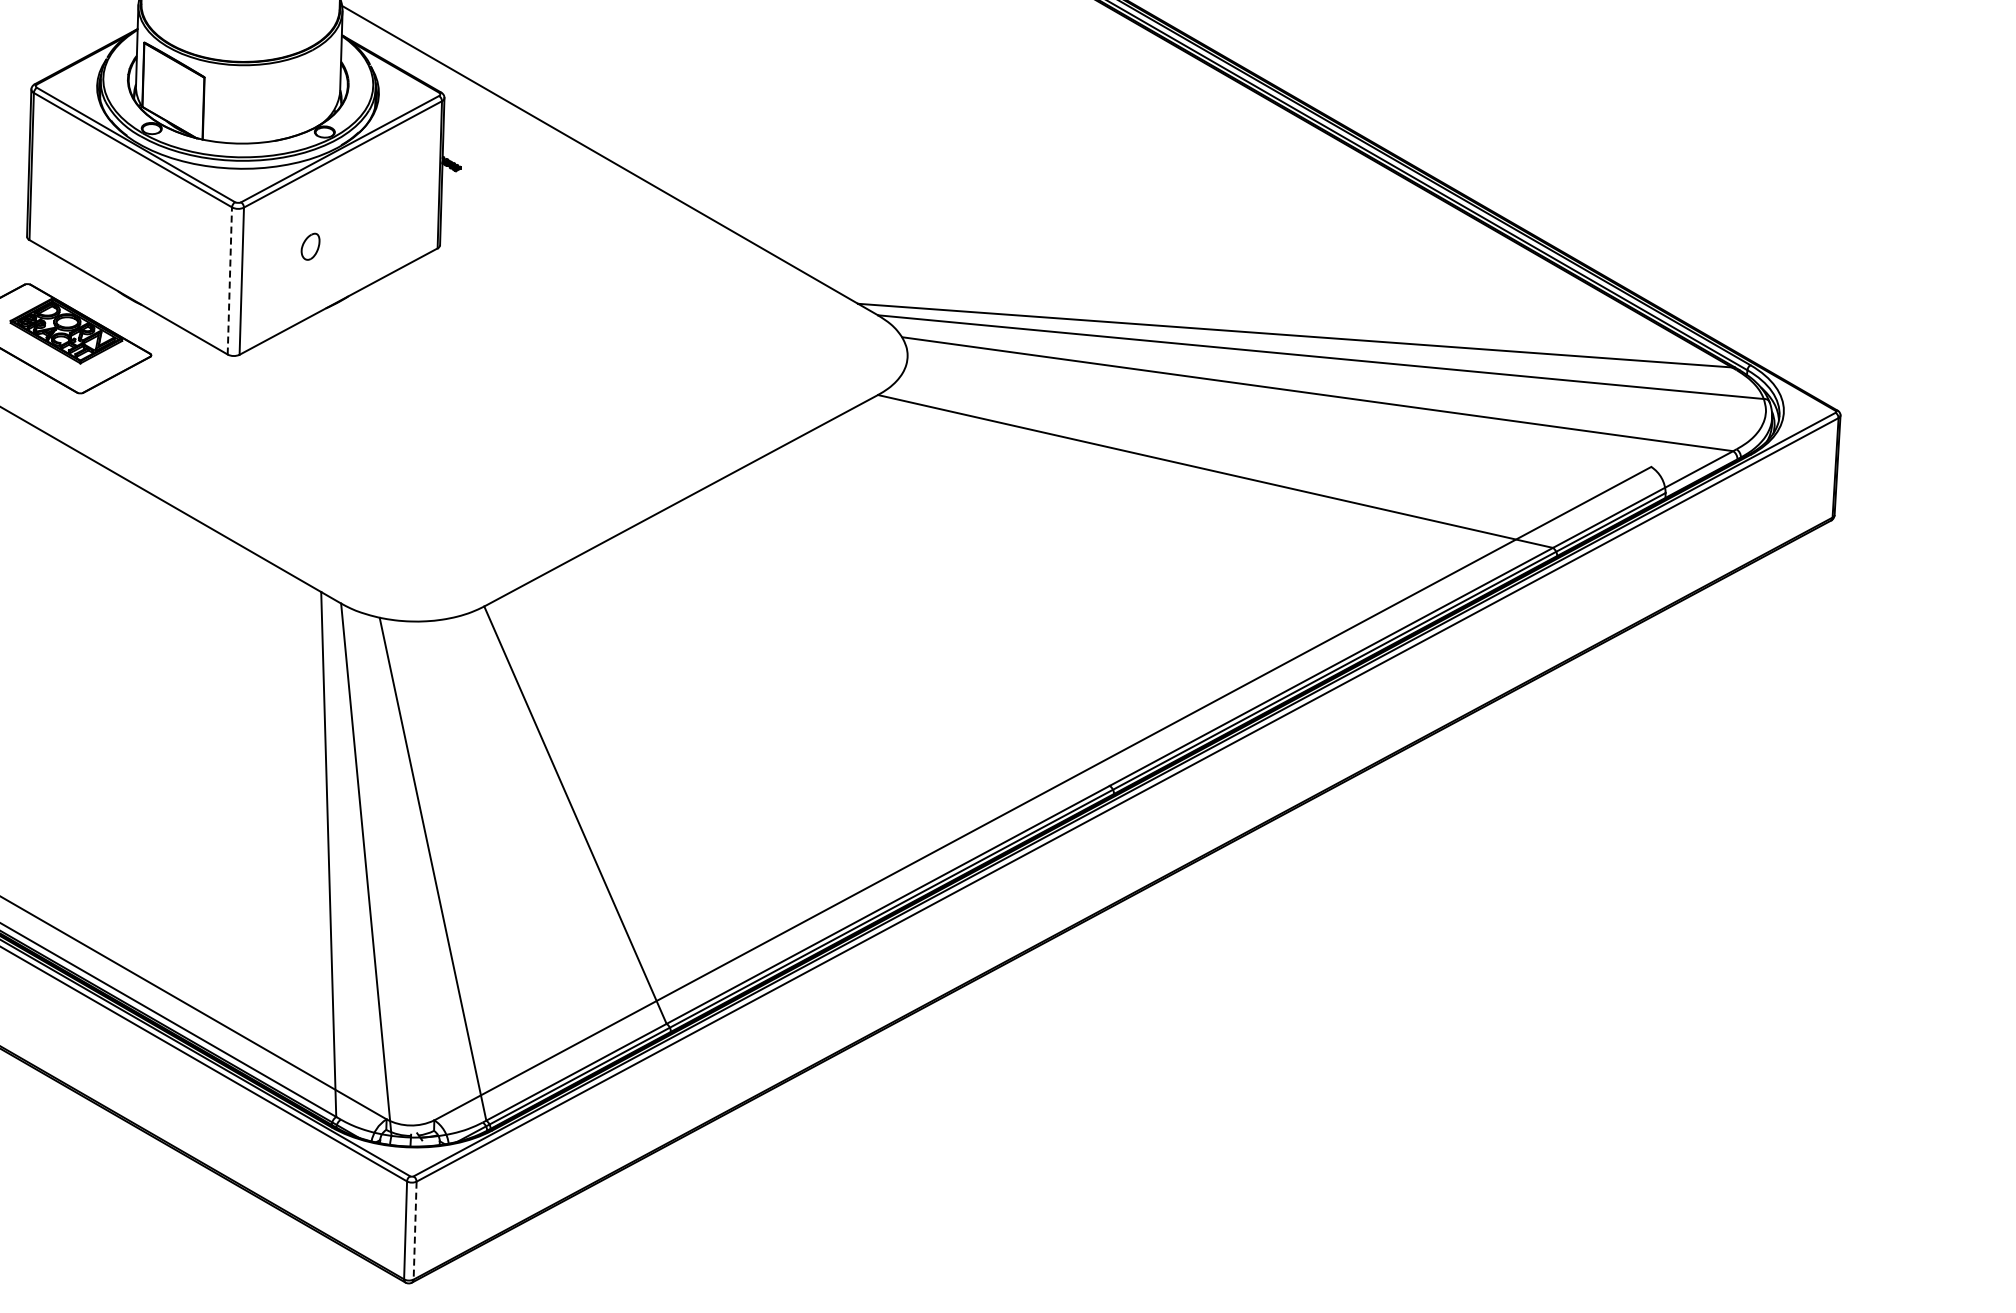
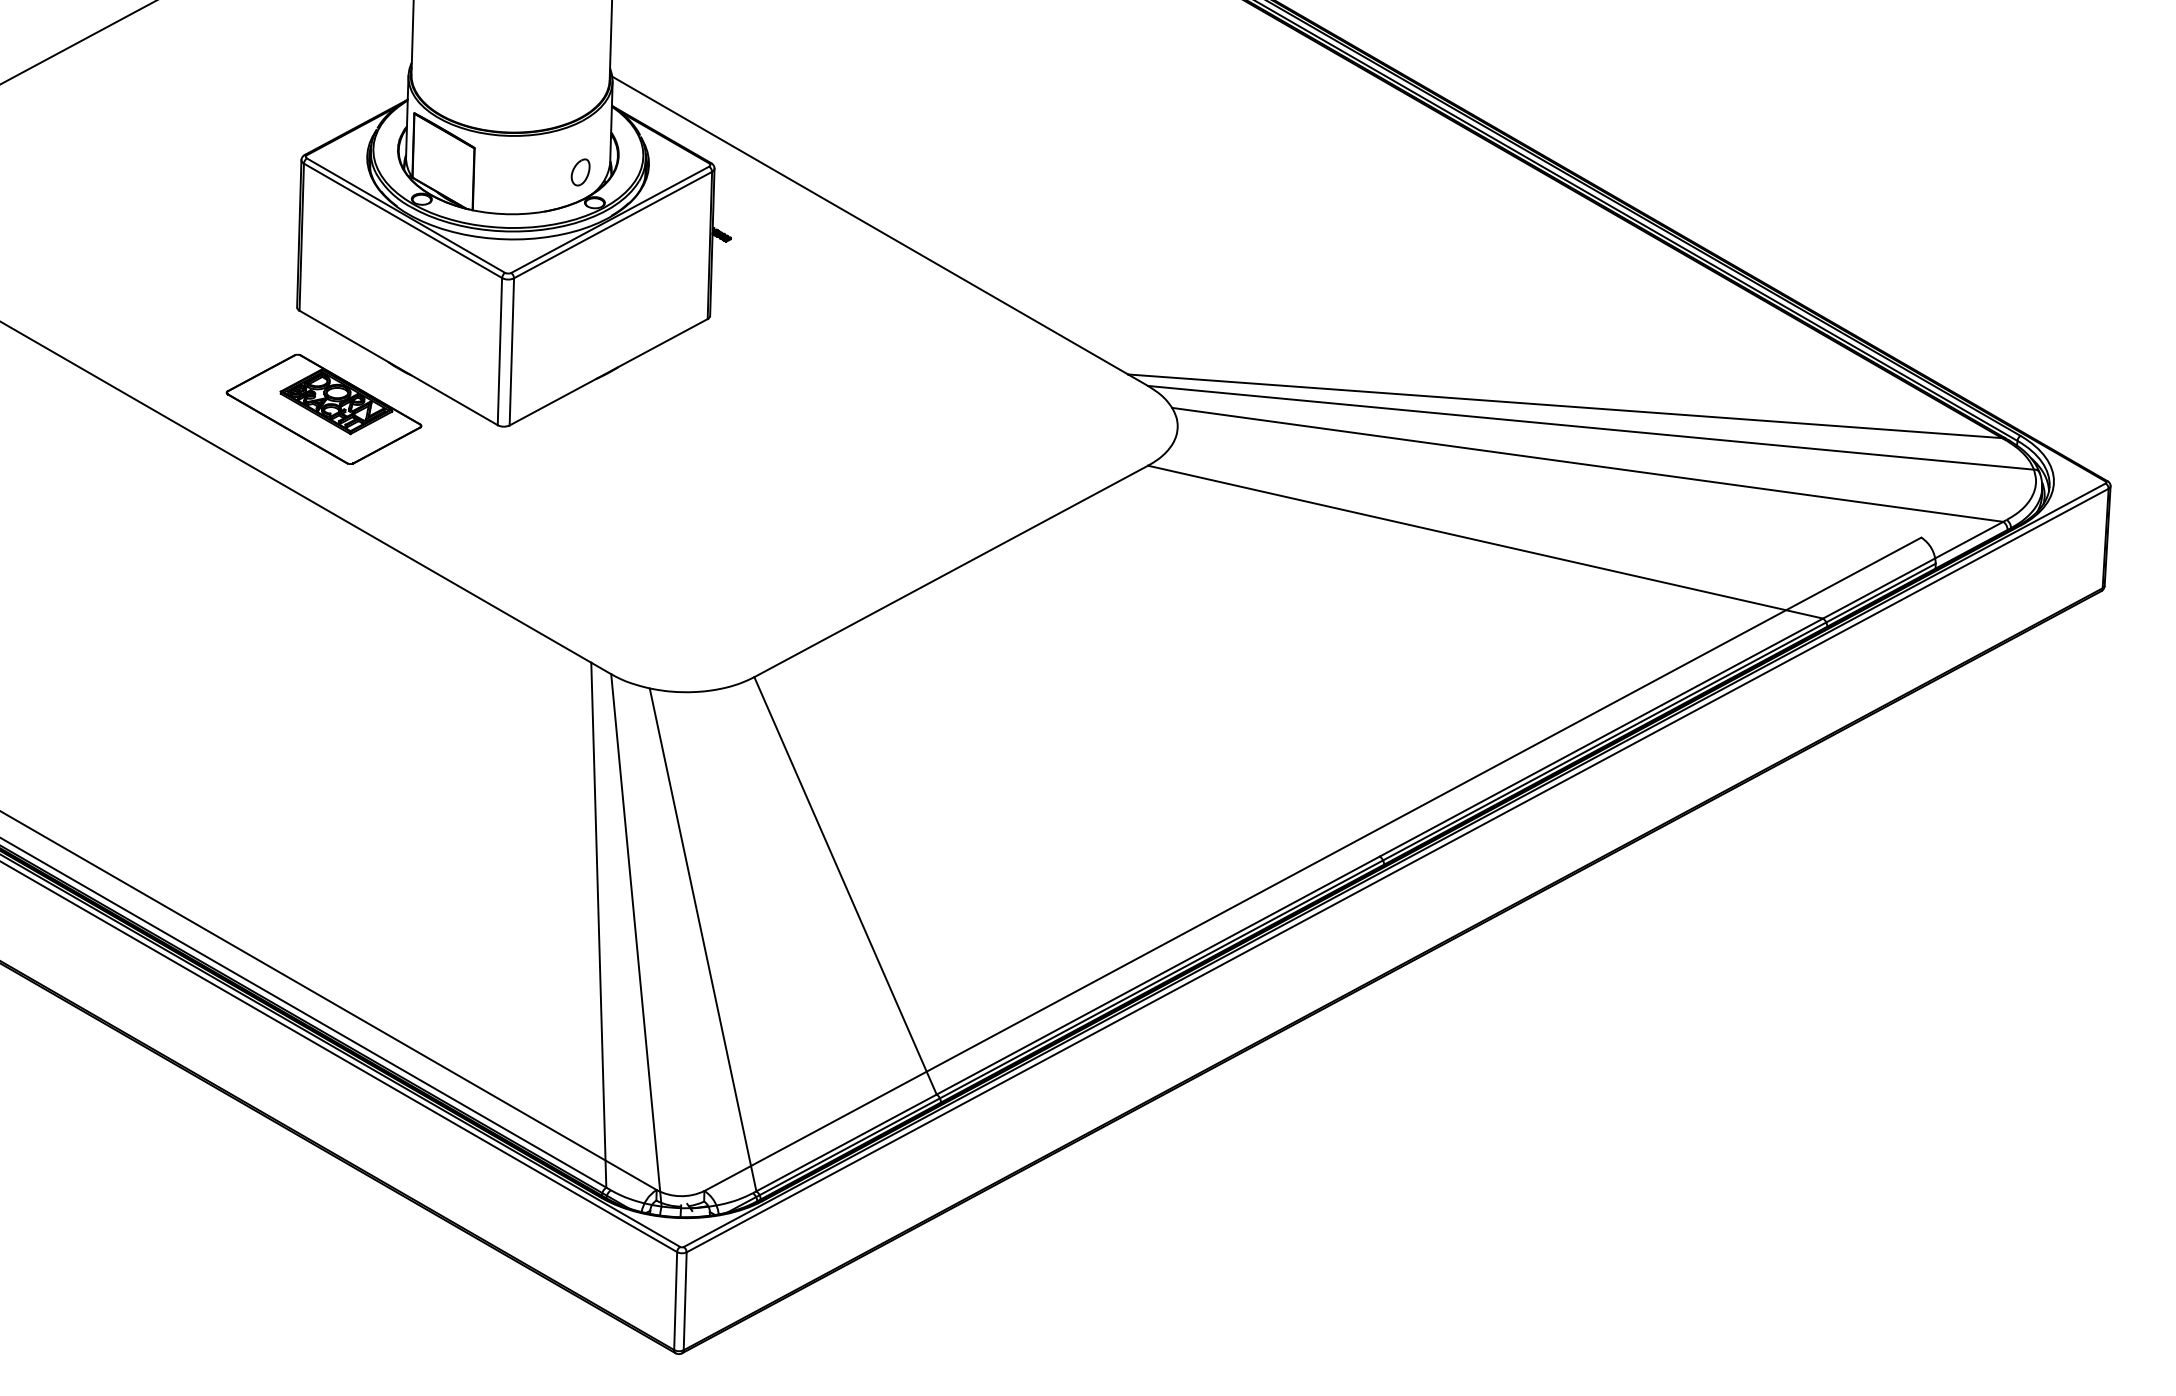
part: (310, 246) -> (580, 172), moved
line: (229, 280) -> (499, 351), dashed -> solid
line: (415, 1230) -> (685, 1301), dashed -> solid

